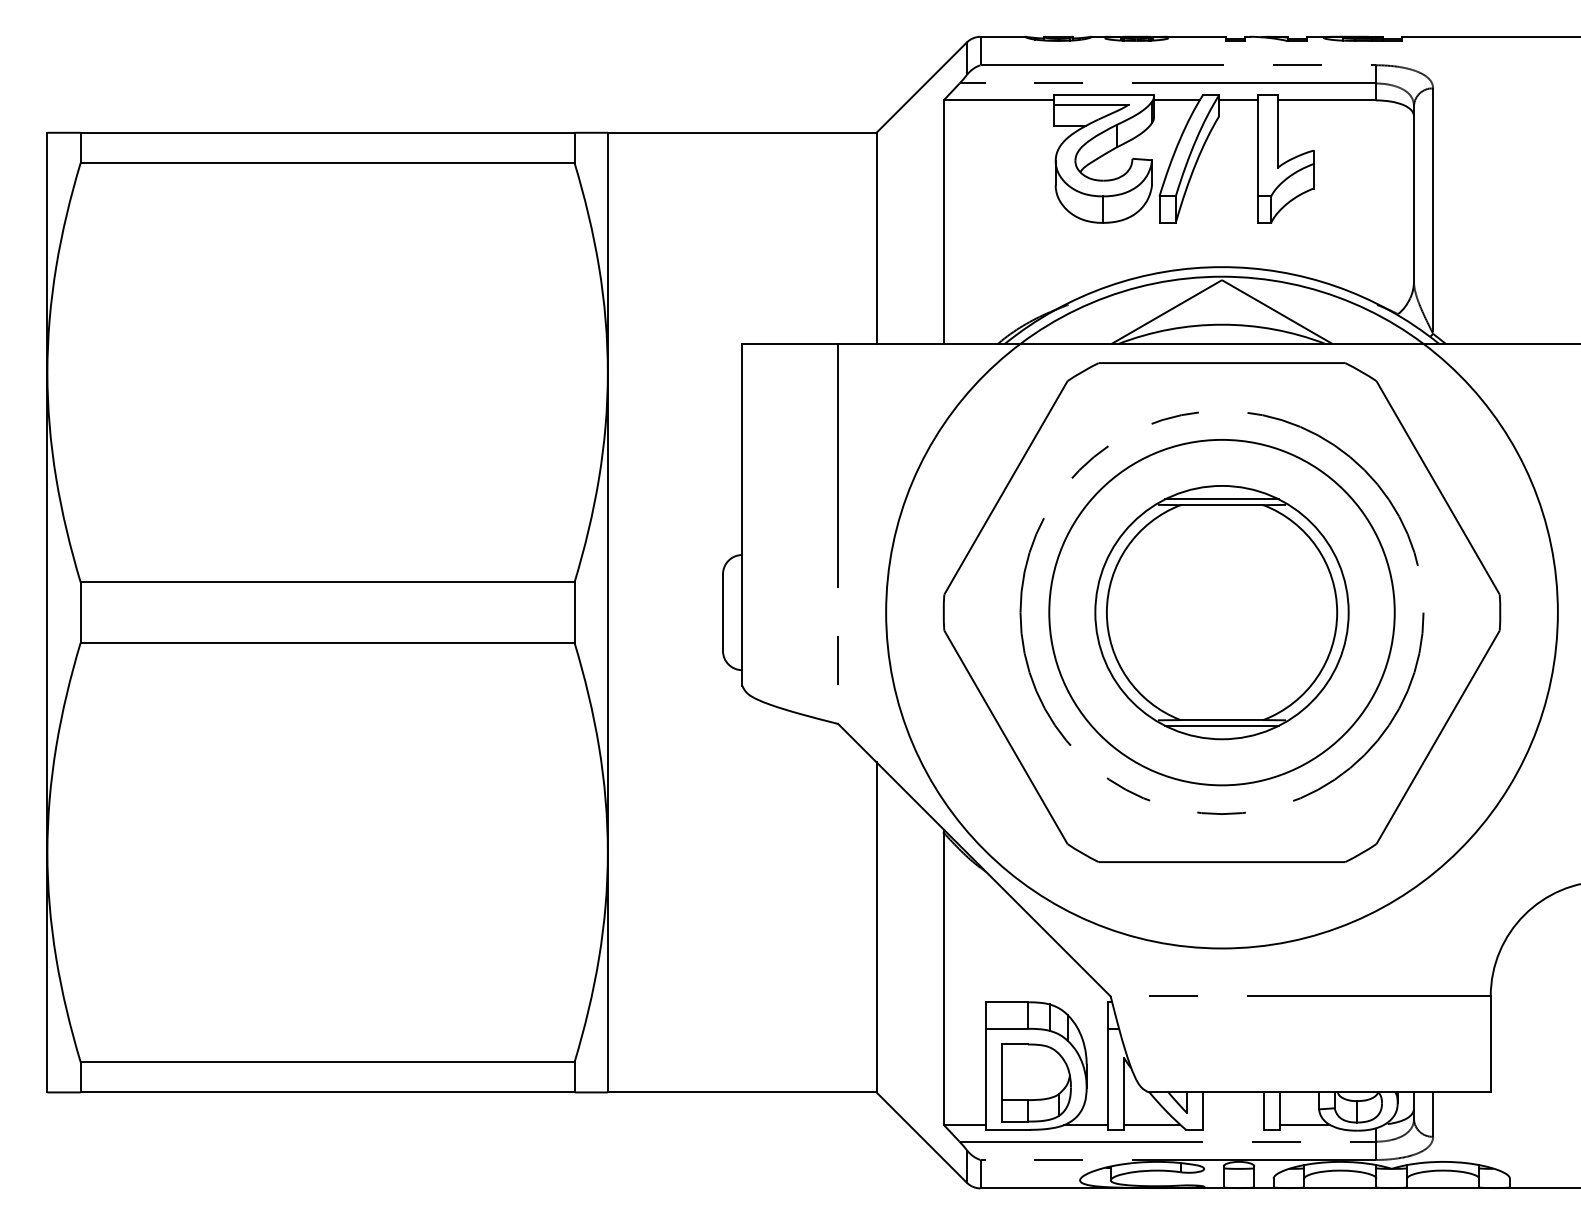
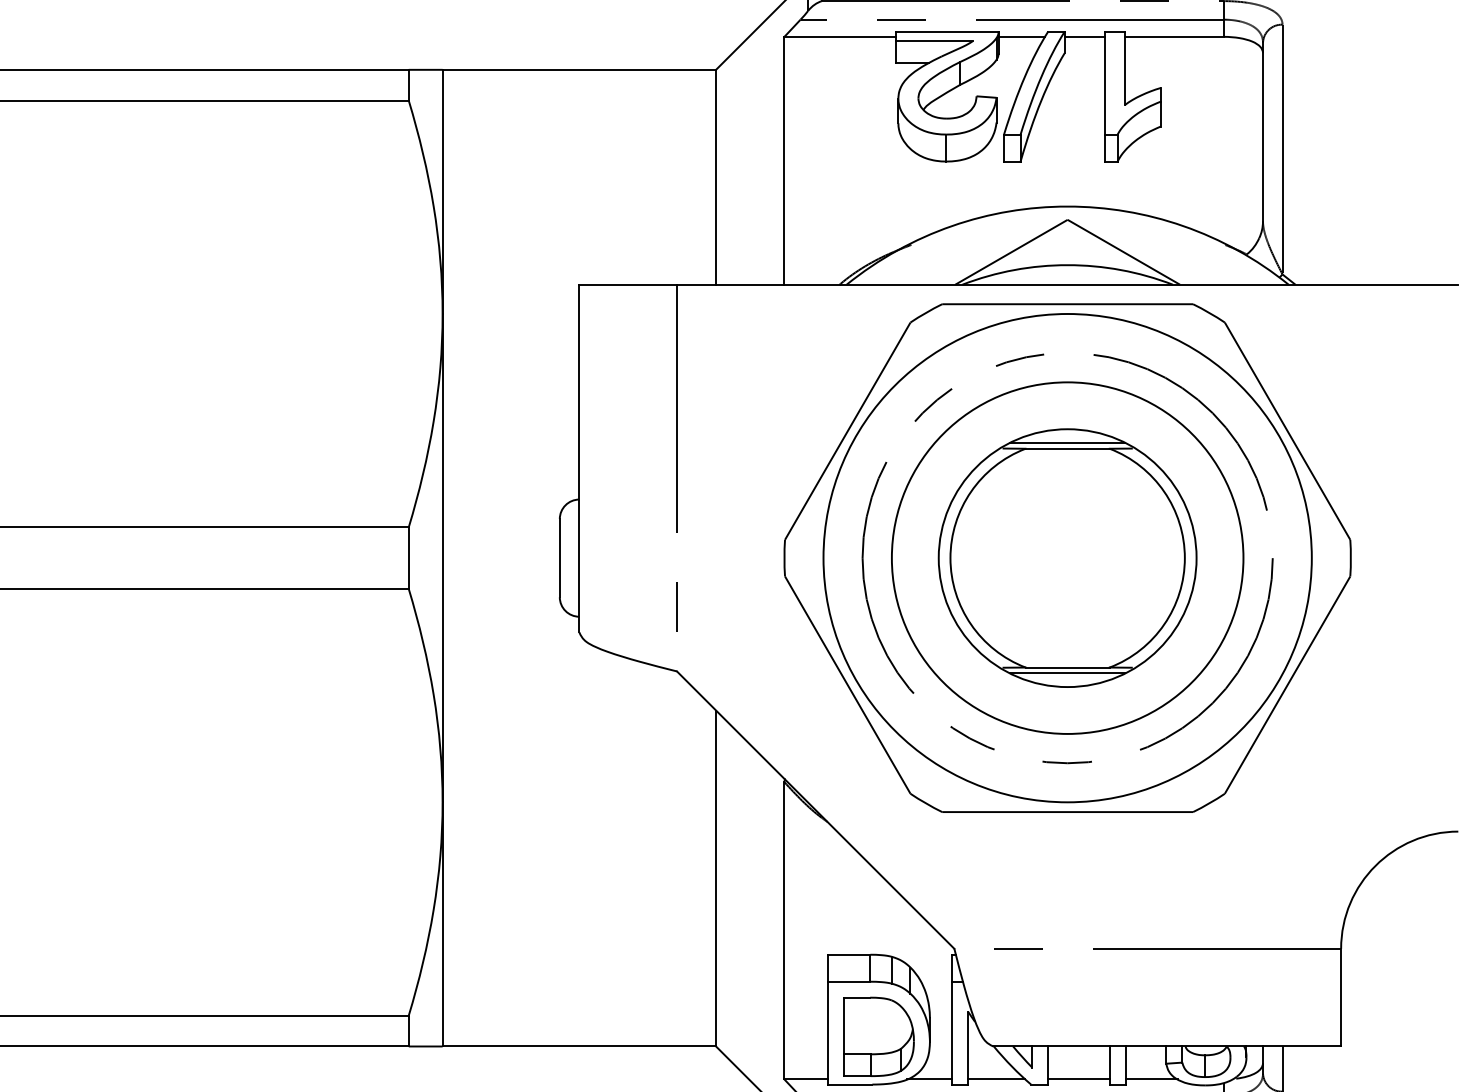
circle: (1221, 612) -> (1067, 558), size x0.71
line: (1232, 1124) -> (1078, 1079), added

